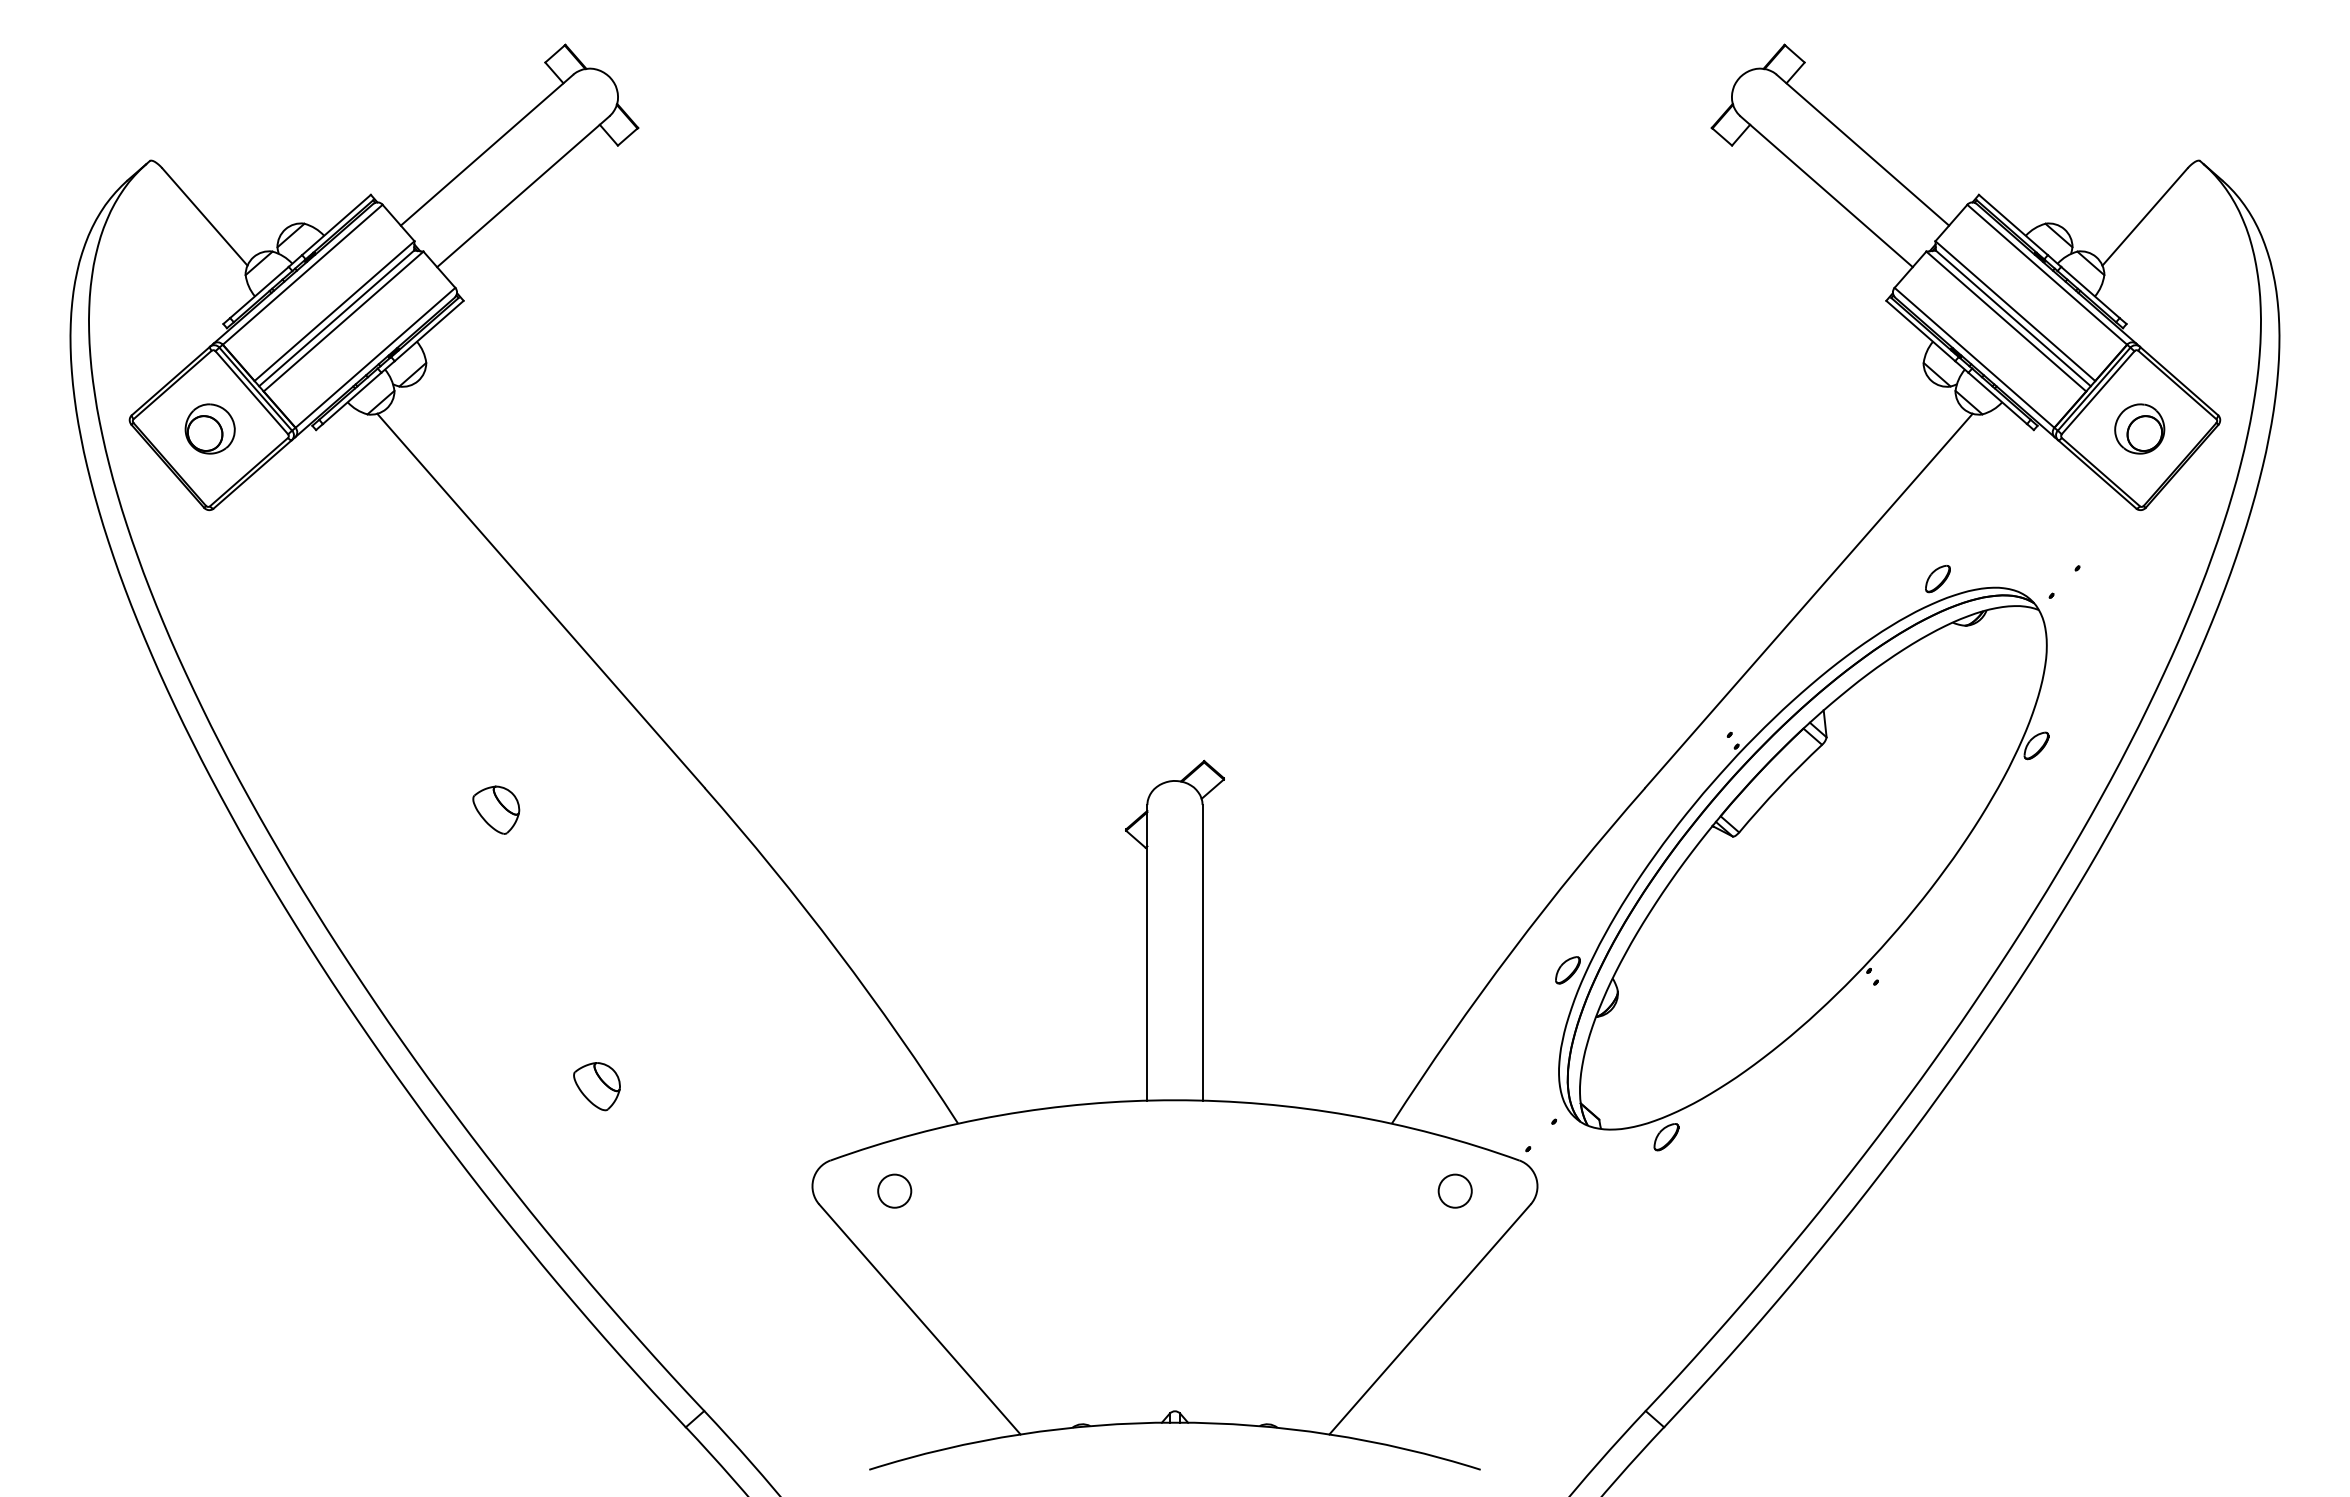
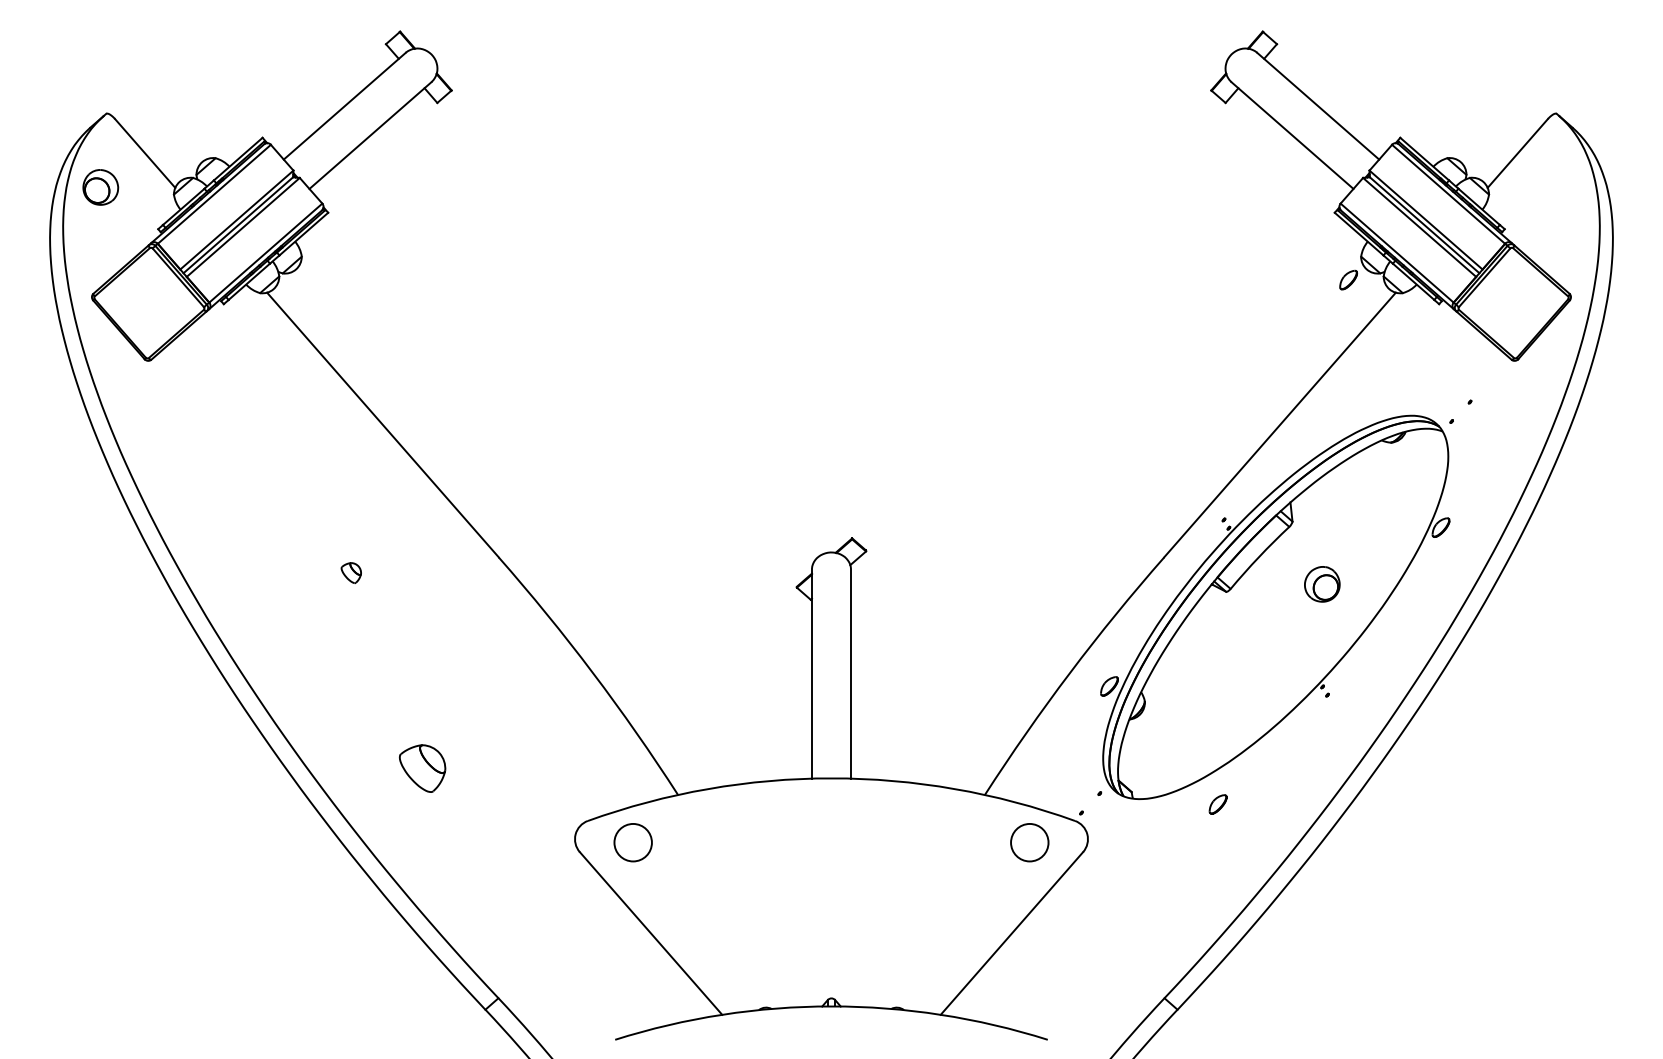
part: (209, 428) -> (100, 187), moved
part: (2139, 428) -> (1322, 583), moved
part: (1937, 579) -> (1348, 280), moved
part: (496, 809) -> (351, 572), size x0.6
part: (596, 1086) -> (422, 768), size x1.4
part: (1666, 1137) -> (1218, 804), moved
circle: (894, 1190) -> (633, 842), size x1.6
circle: (1454, 1190) -> (1029, 842), size x1.6

